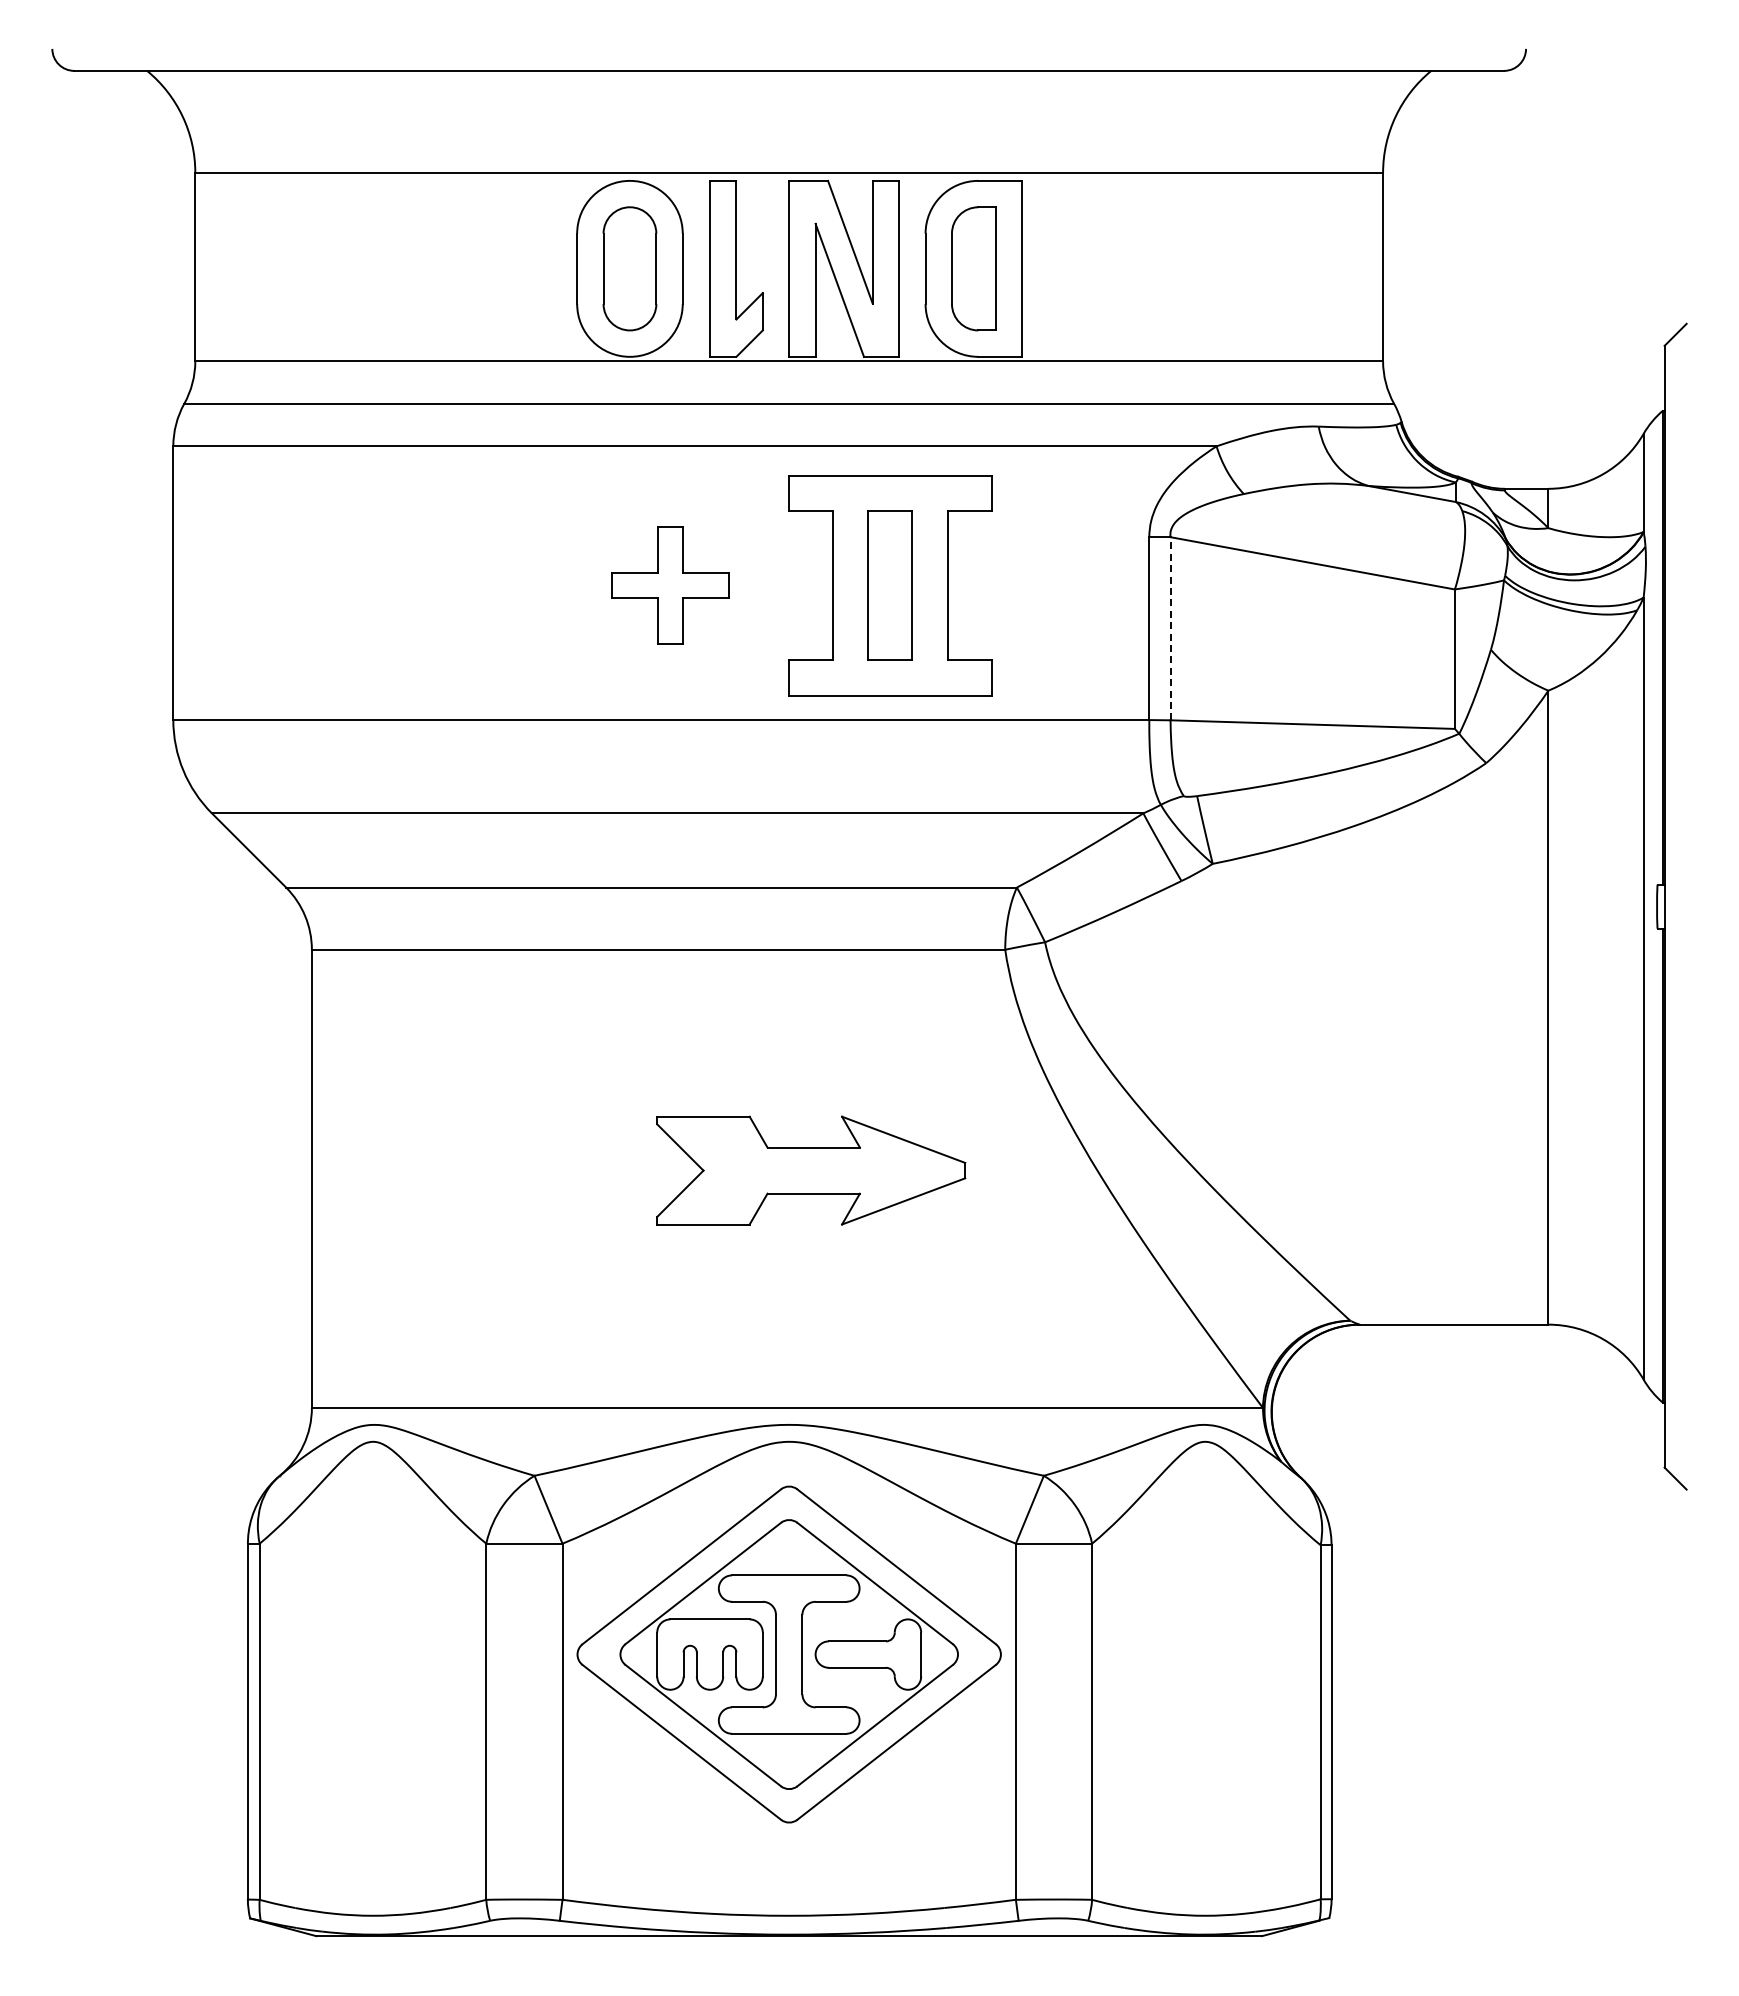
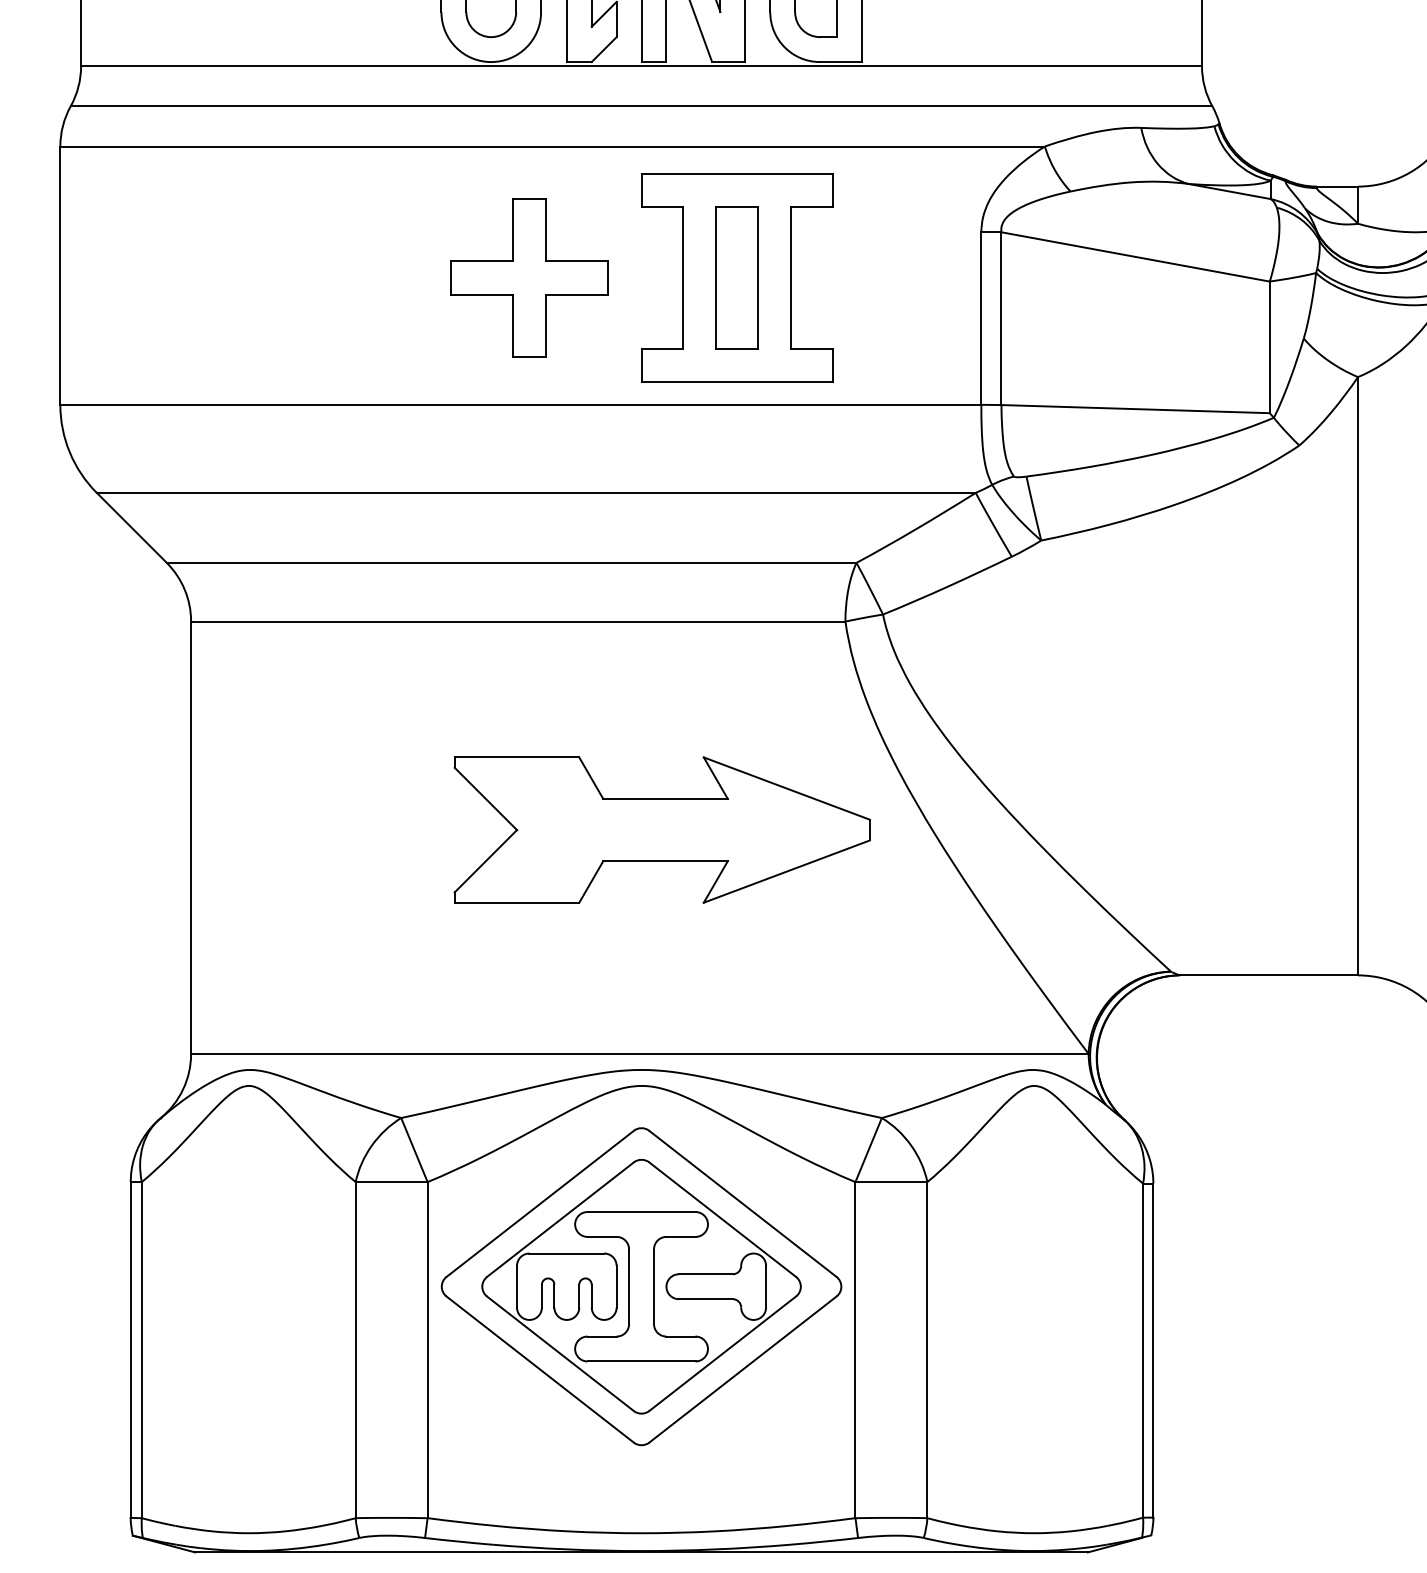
part: (670, 585) -> (529, 277), size x1.43
line: (1170, 628) -> (1001, 318), dashed -> solid
part: (811, 1170) -> (662, 829), size x1.43

